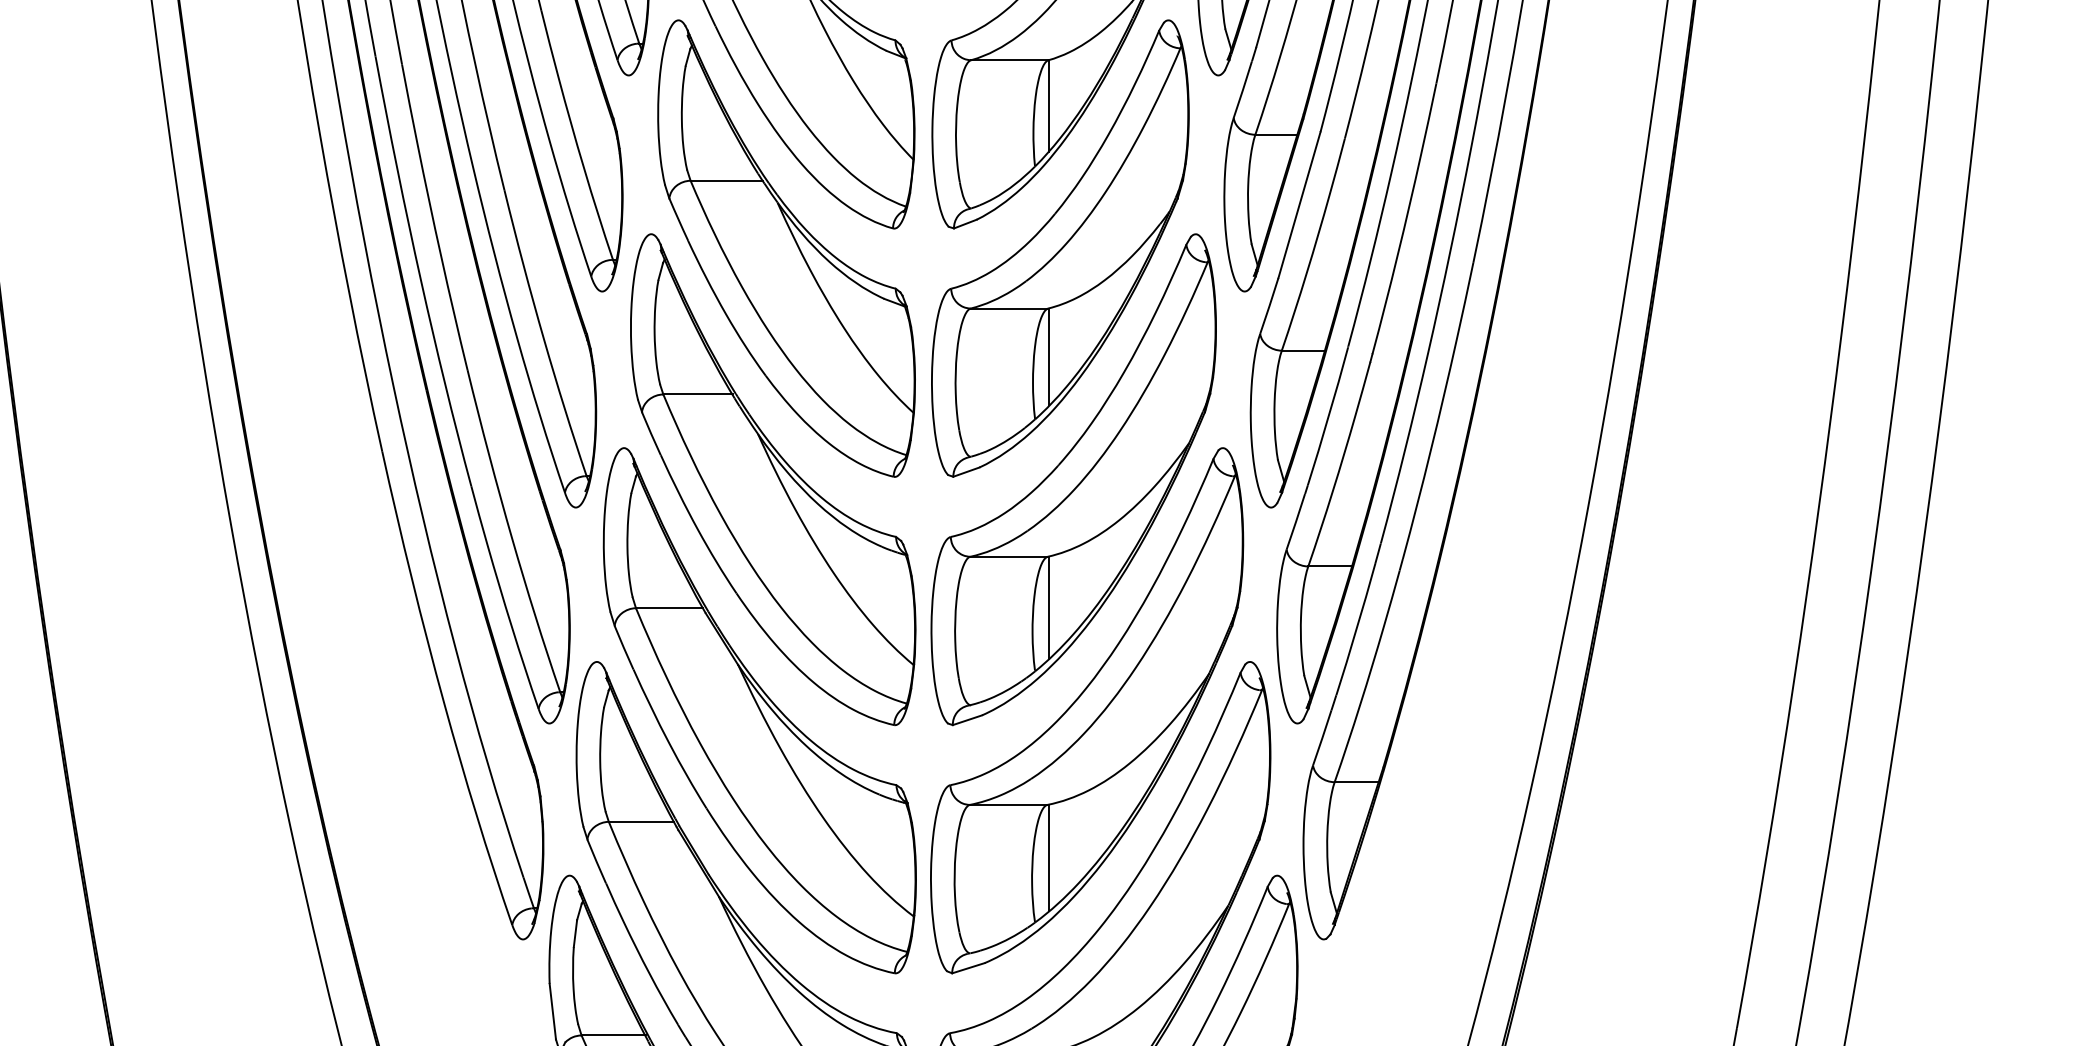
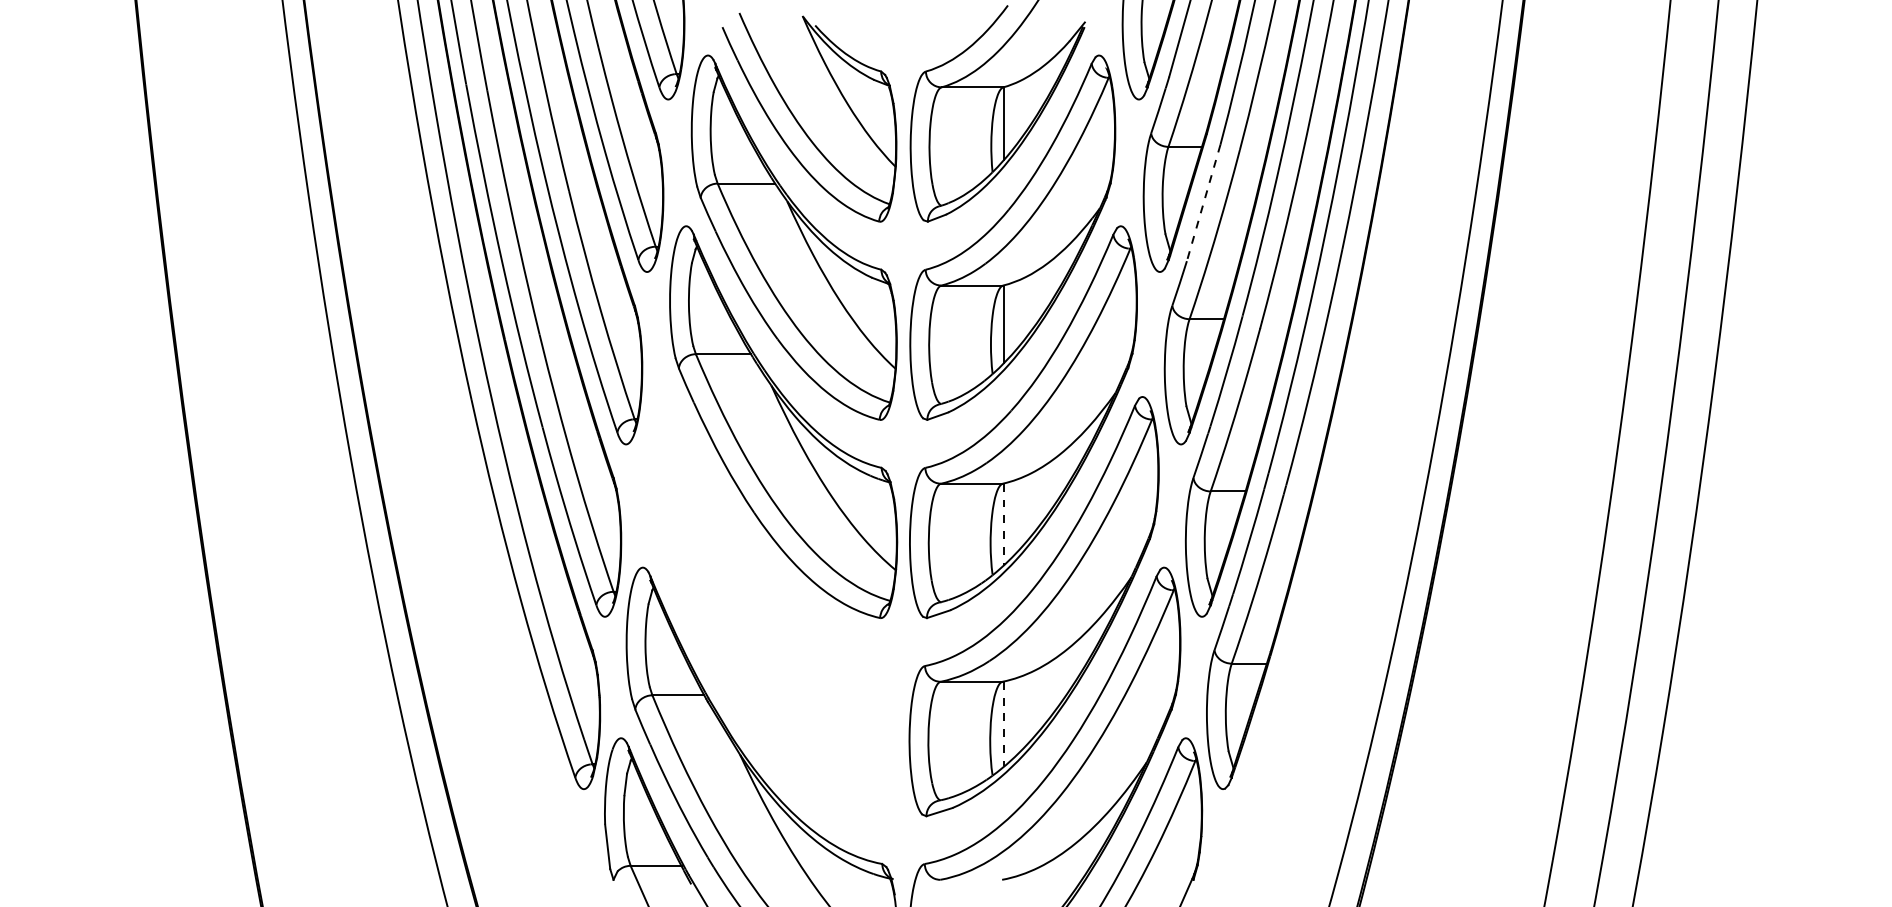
line: (1299, 205) -> (1203, 203), solid -> dashed
line: (1048, 607) -> (1003, 524), solid -> dashed
part: (759, 710) -> (772, 606), removed
line: (1048, 858) -> (1003, 724), solid -> dashed

